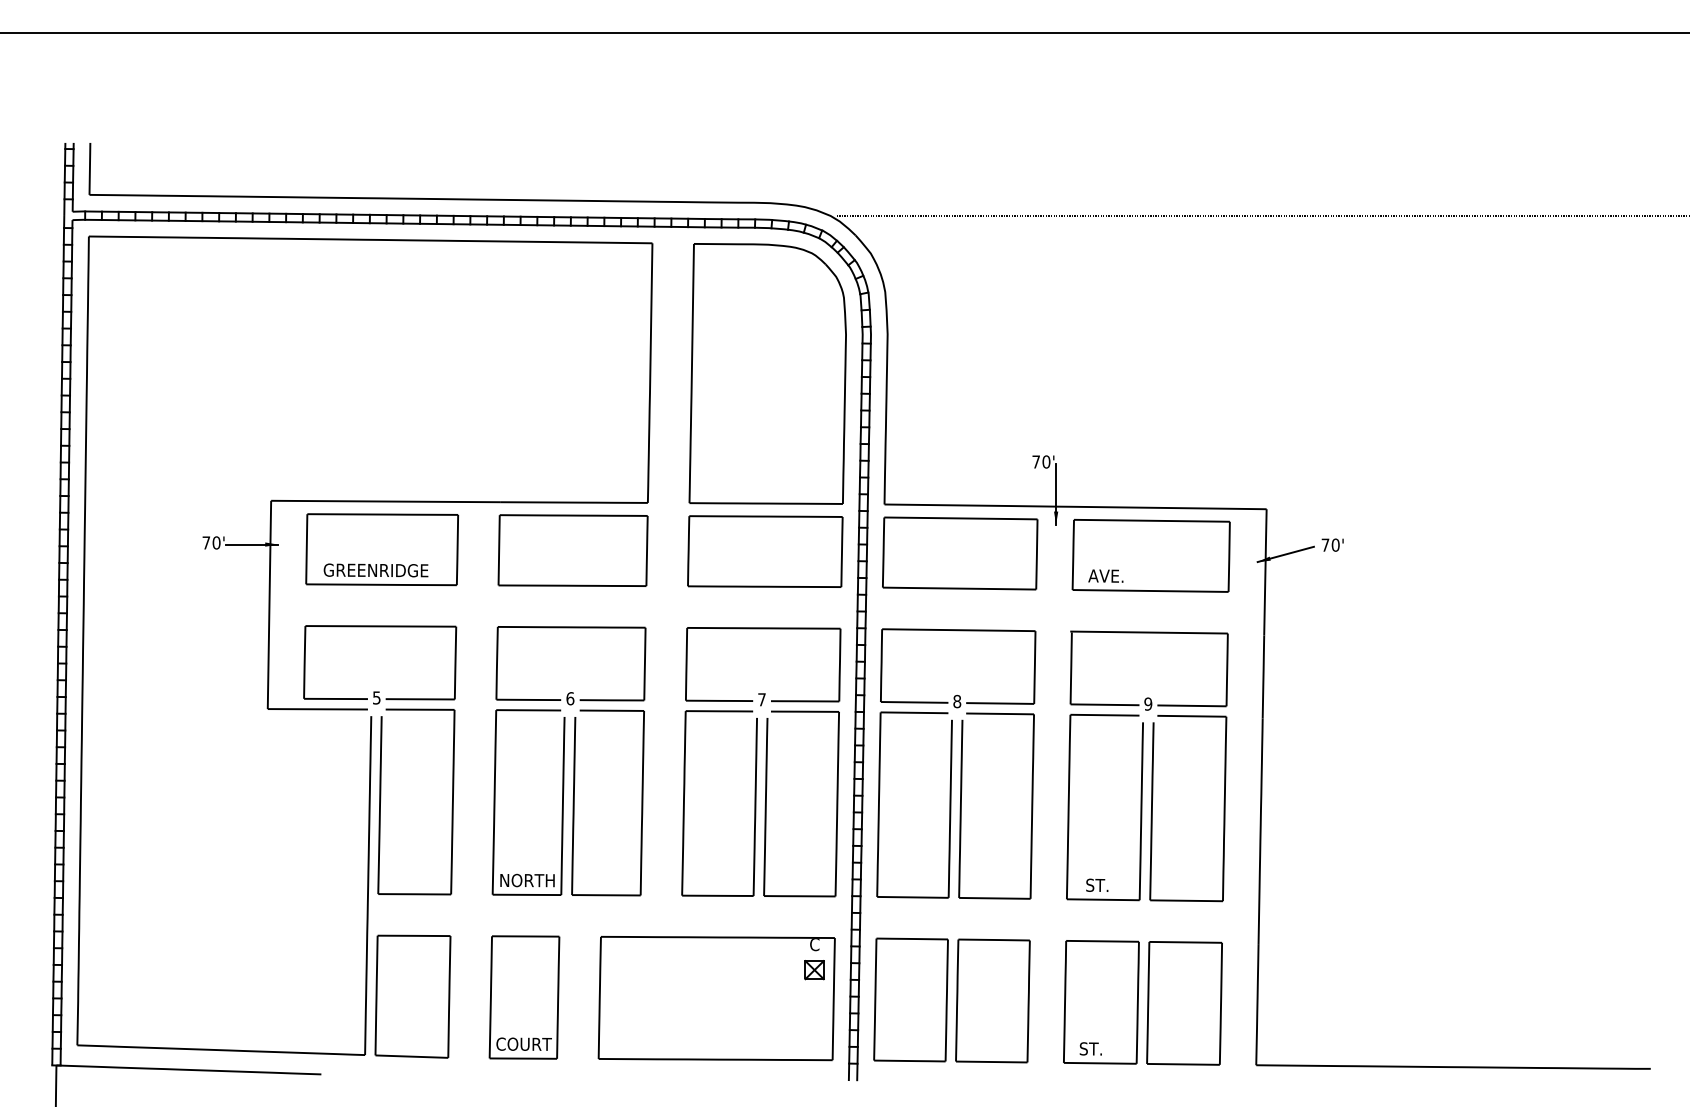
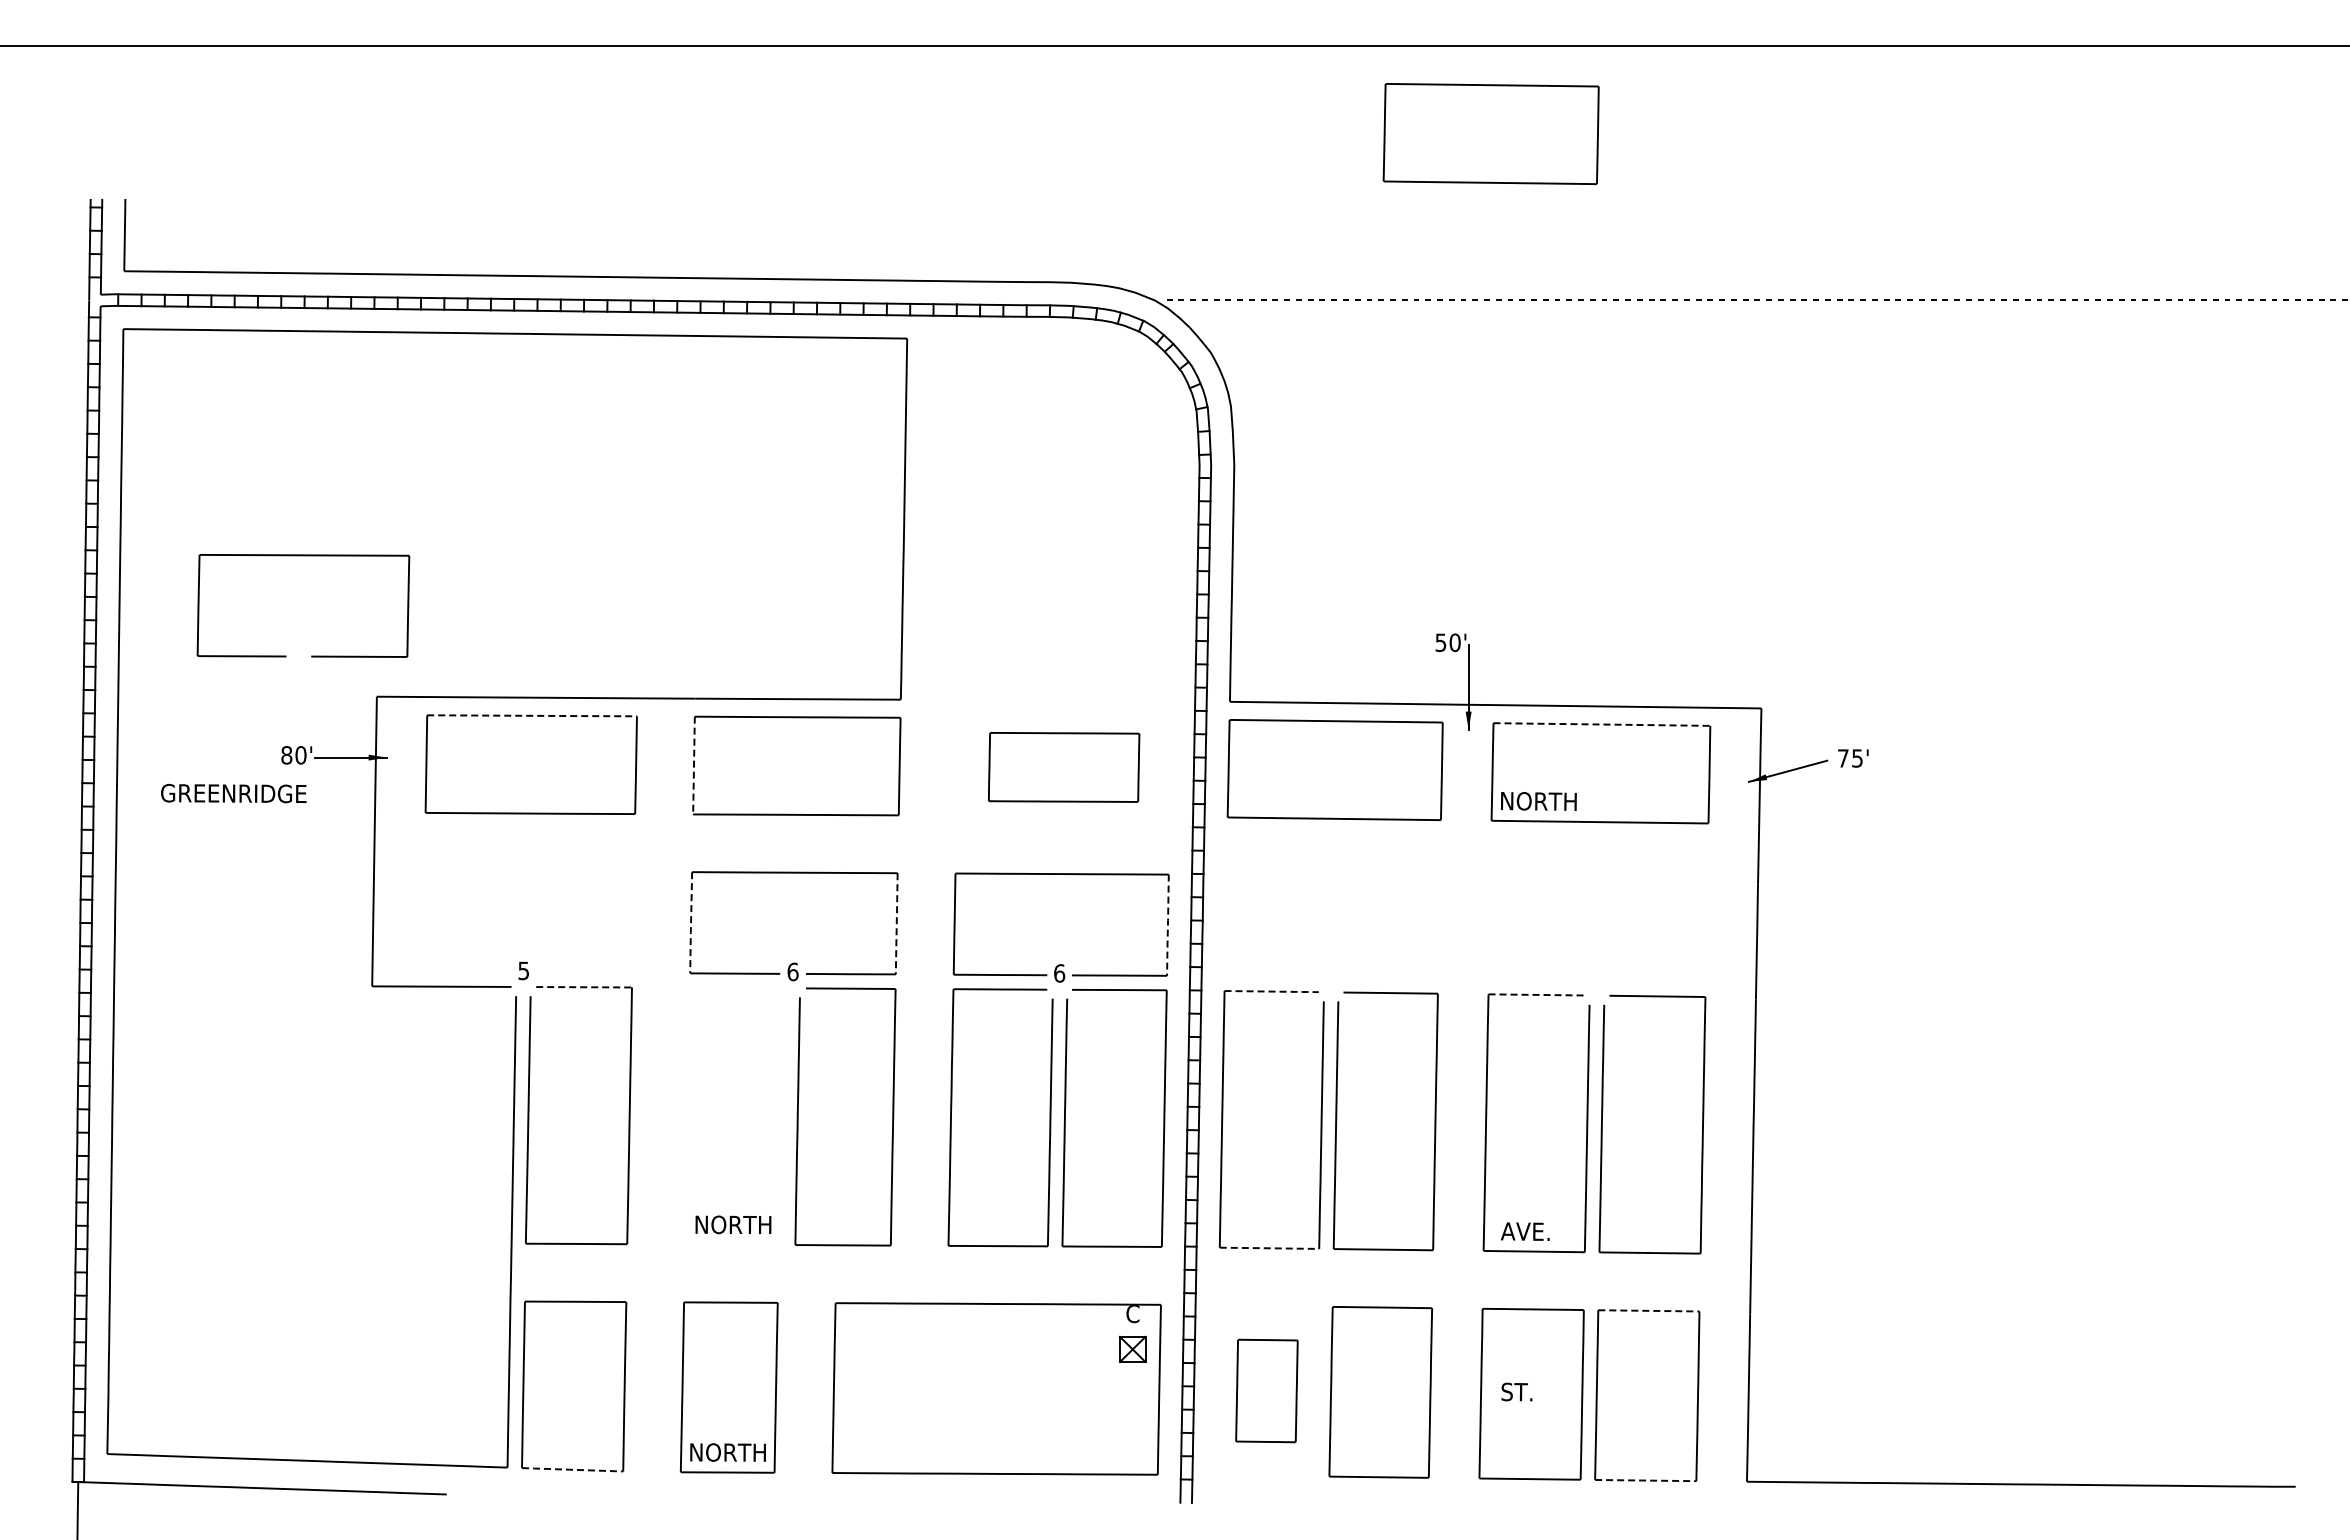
part: (1071, 95) -> (1490, 133), added
part: (767, 373) -> (1067, 519), removed
text: (1035, 461) -> (1440, 642), 70' -> 50'
line: (383, 514) -> (533, 715), solid -> dashed
line: (1152, 520) -> (1602, 724), solid -> dashed
text: (206, 543) -> (286, 755), 70' -> 80'
text: (1335, 545) -> (1857, 758), 70' -> 75'
line: (499, 550) -> (694, 765), solid -> dashed
part: (764, 551) -> (1063, 767), size x0.7
text: (375, 570) -> (233, 793), moved
text: (1106, 576) -> (1538, 801), AVE. -> NORTH
part: (380, 627) -> (303, 556), moved
line: (497, 663) -> (691, 923), solid -> dashed
line: (644, 664) -> (896, 924), solid -> dashed
line: (839, 665) -> (1167, 925), solid -> dashed
part: (958, 694) -> (1332, 966), removed
part: (1148, 697) -> (1597, 970), removed
text: (761, 699) -> (1059, 973), 7 -> 6
line: (420, 709) -> (584, 987), solid -> dashed
line: (915, 712) -> (1272, 991), solid -> dashed
line: (1105, 714) -> (1537, 994), solid -> dashed
part: (495, 801) -> (688, 1115), removed
text: (1096, 885) -> (1524, 1231), ST. -> AVE.
line: (912, 897) -> (1268, 1248), solid -> dashed
line: (1186, 942) -> (1649, 1310), solid -> dashed
part: (910, 999) -> (1266, 1390), size x0.6
text: (523, 1044) -> (728, 1452), COURT -> NORTH
text: (1090, 1048) -> (1516, 1391), moved
line: (411, 1056) -> (571, 1469), solid -> dashed
line: (1183, 1064) -> (1645, 1480), solid -> dashed

